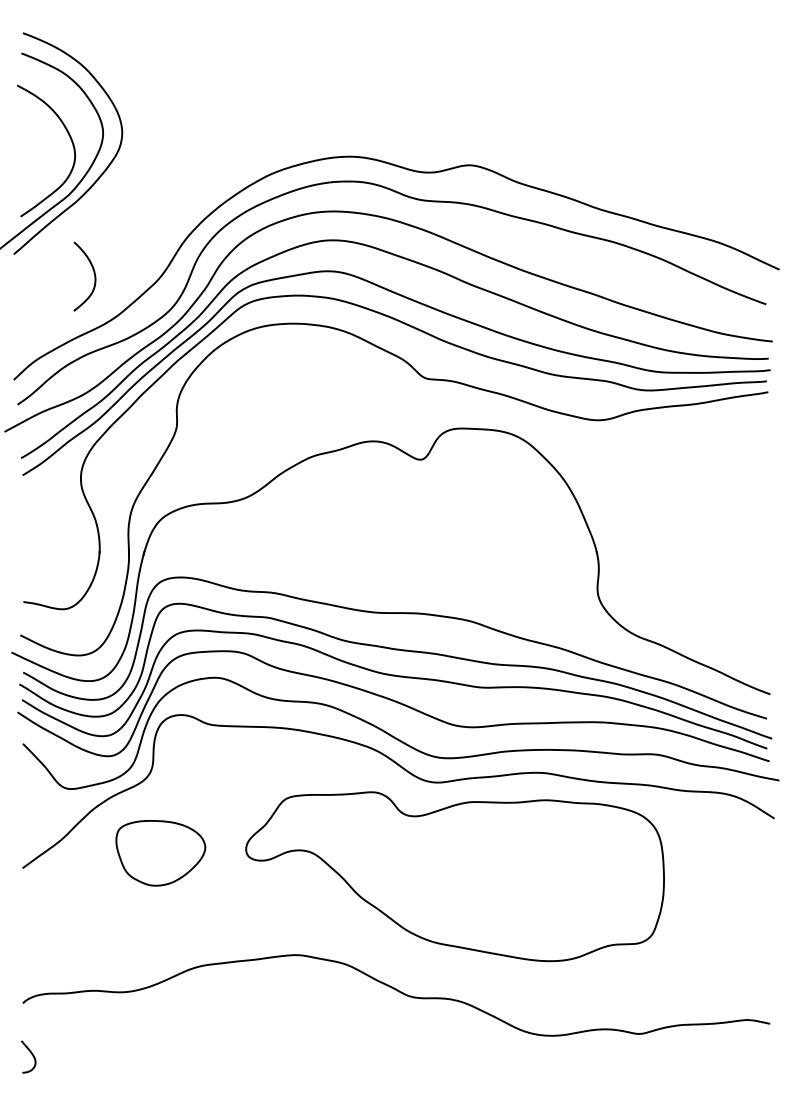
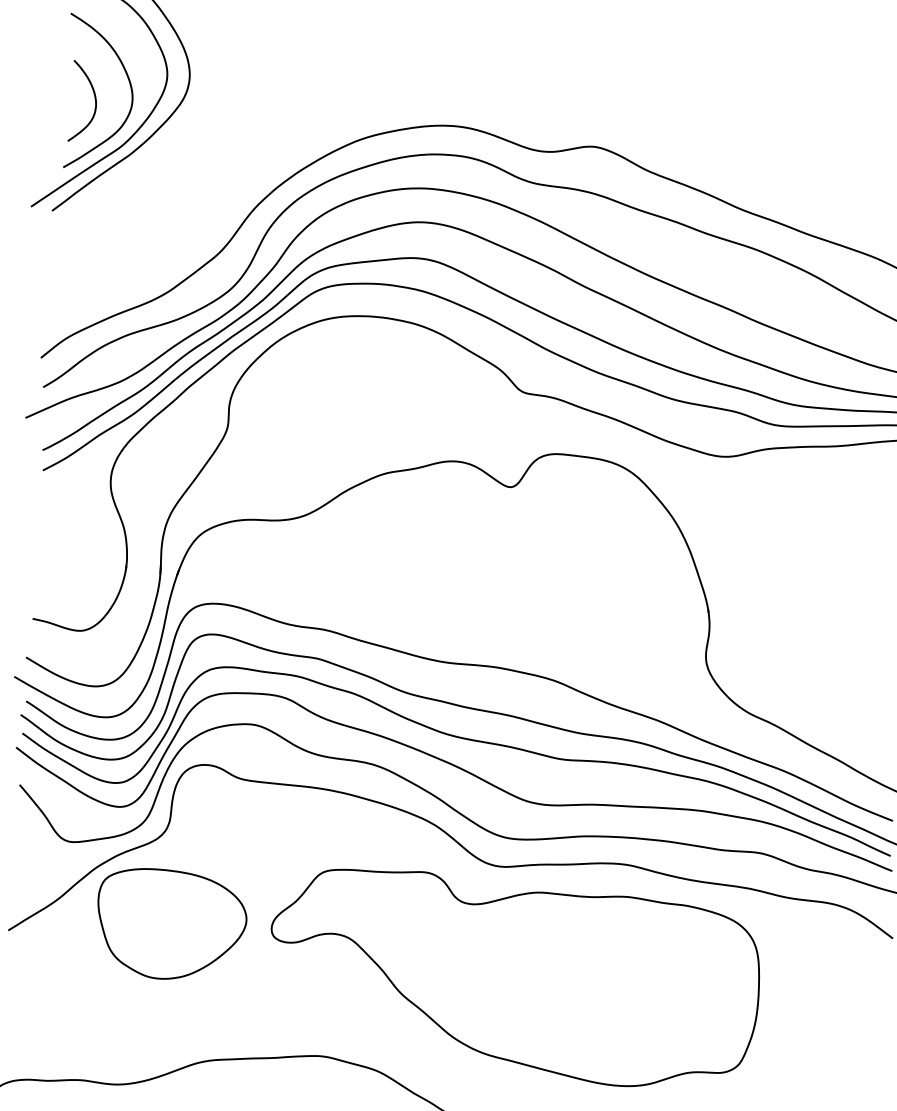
curve: (93, 273) -> (94, 98), moved
part: (160, 853) -> (171, 925), size x1.43

